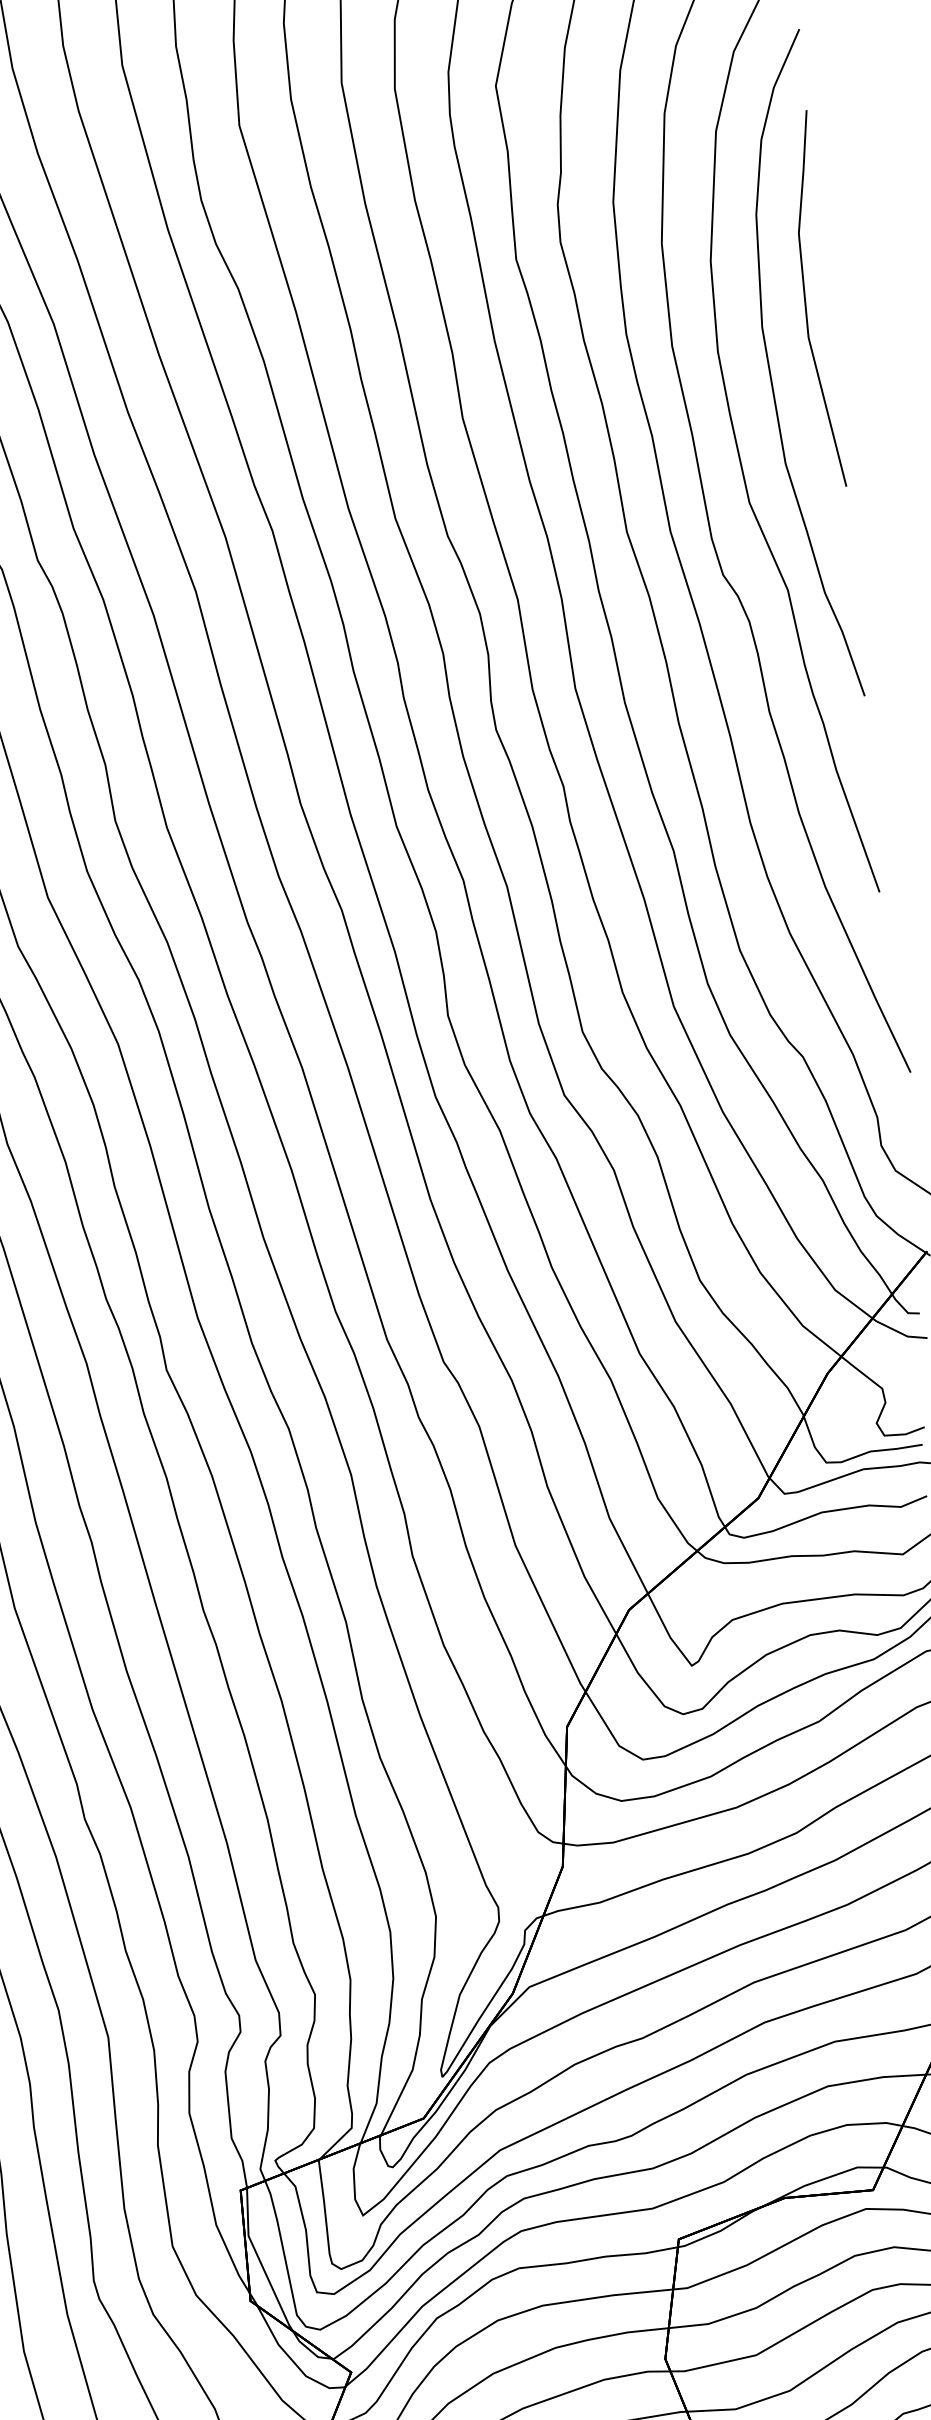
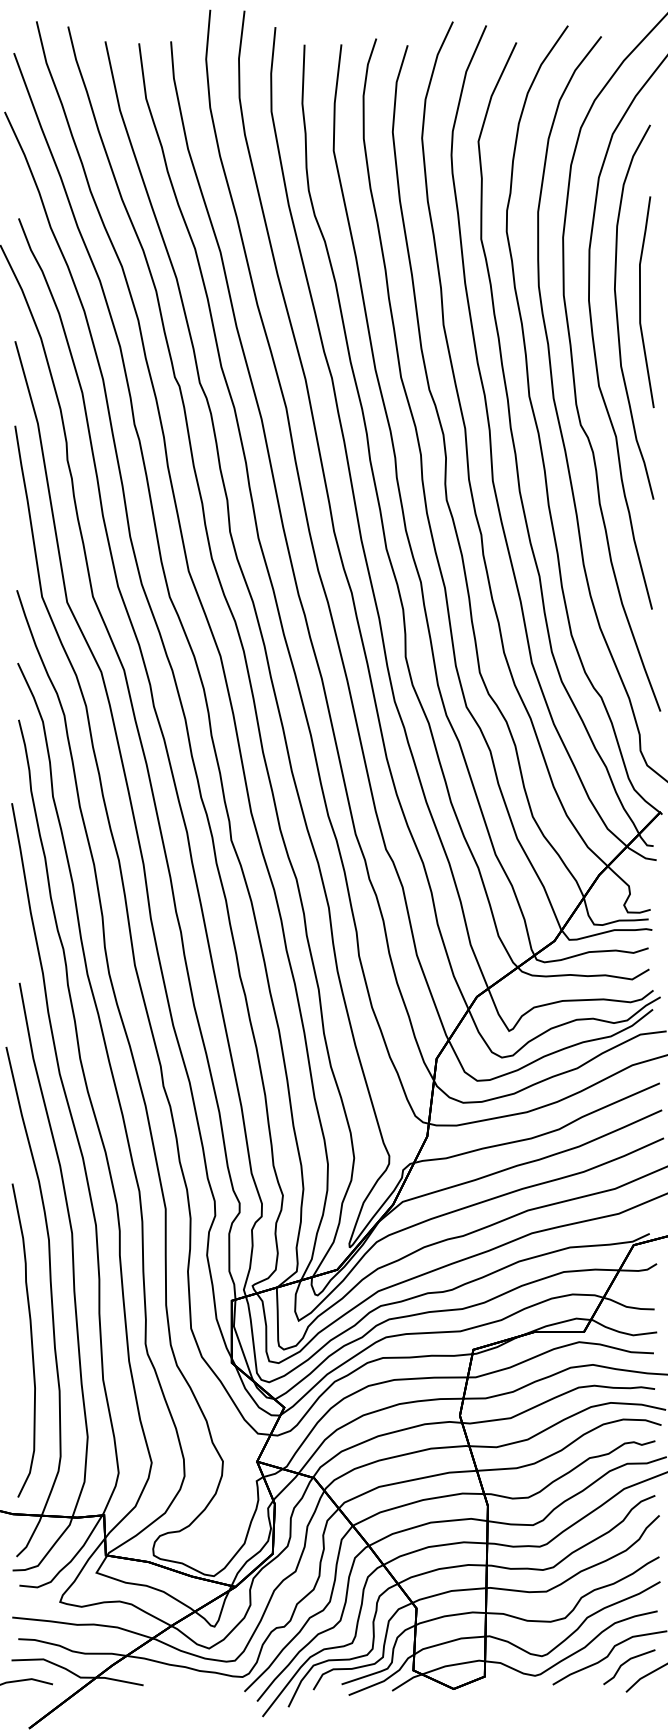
line: (805, 300) -> (640, 302), moved

